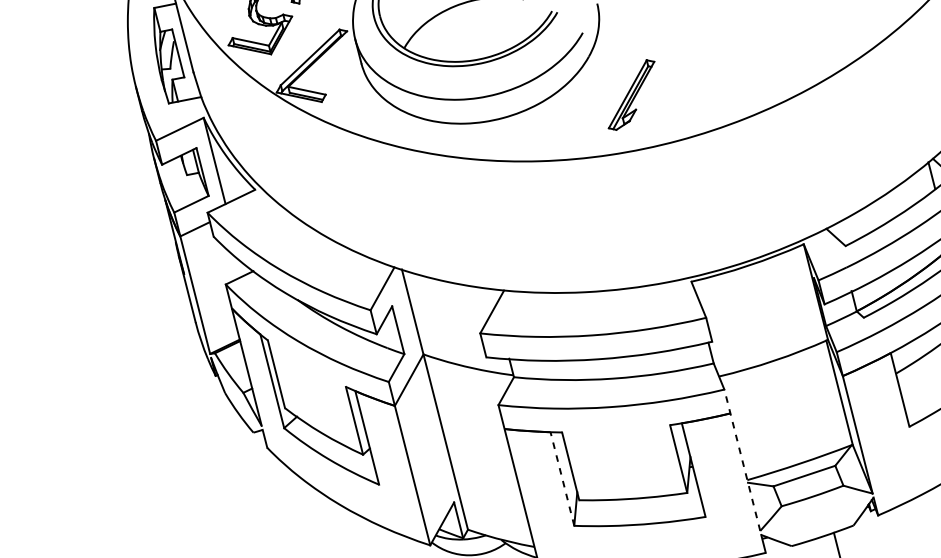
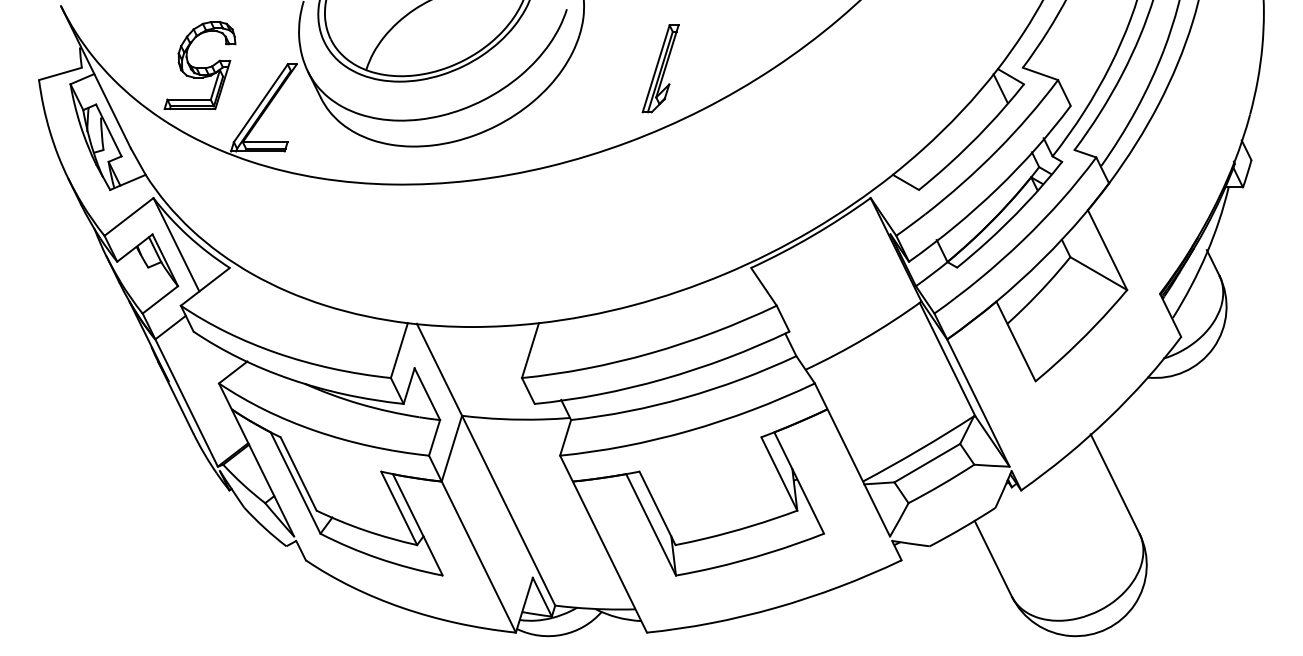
part: (631, 94) -> (660, 68), moved
line: (742, 459) -> (852, 459), dashed -> solid
line: (561, 478) -> (650, 524), dashed -> solid

